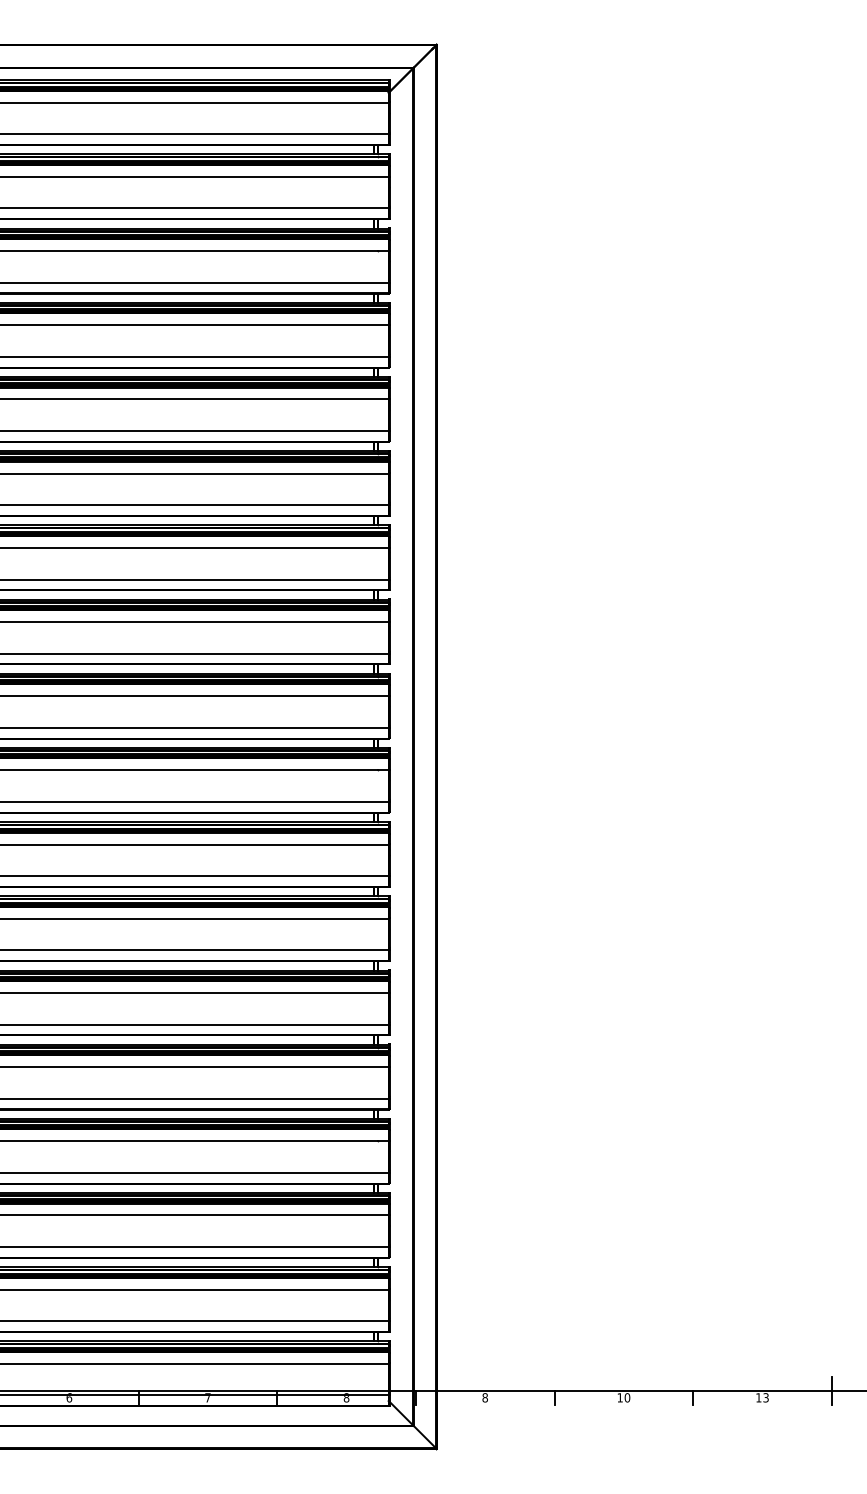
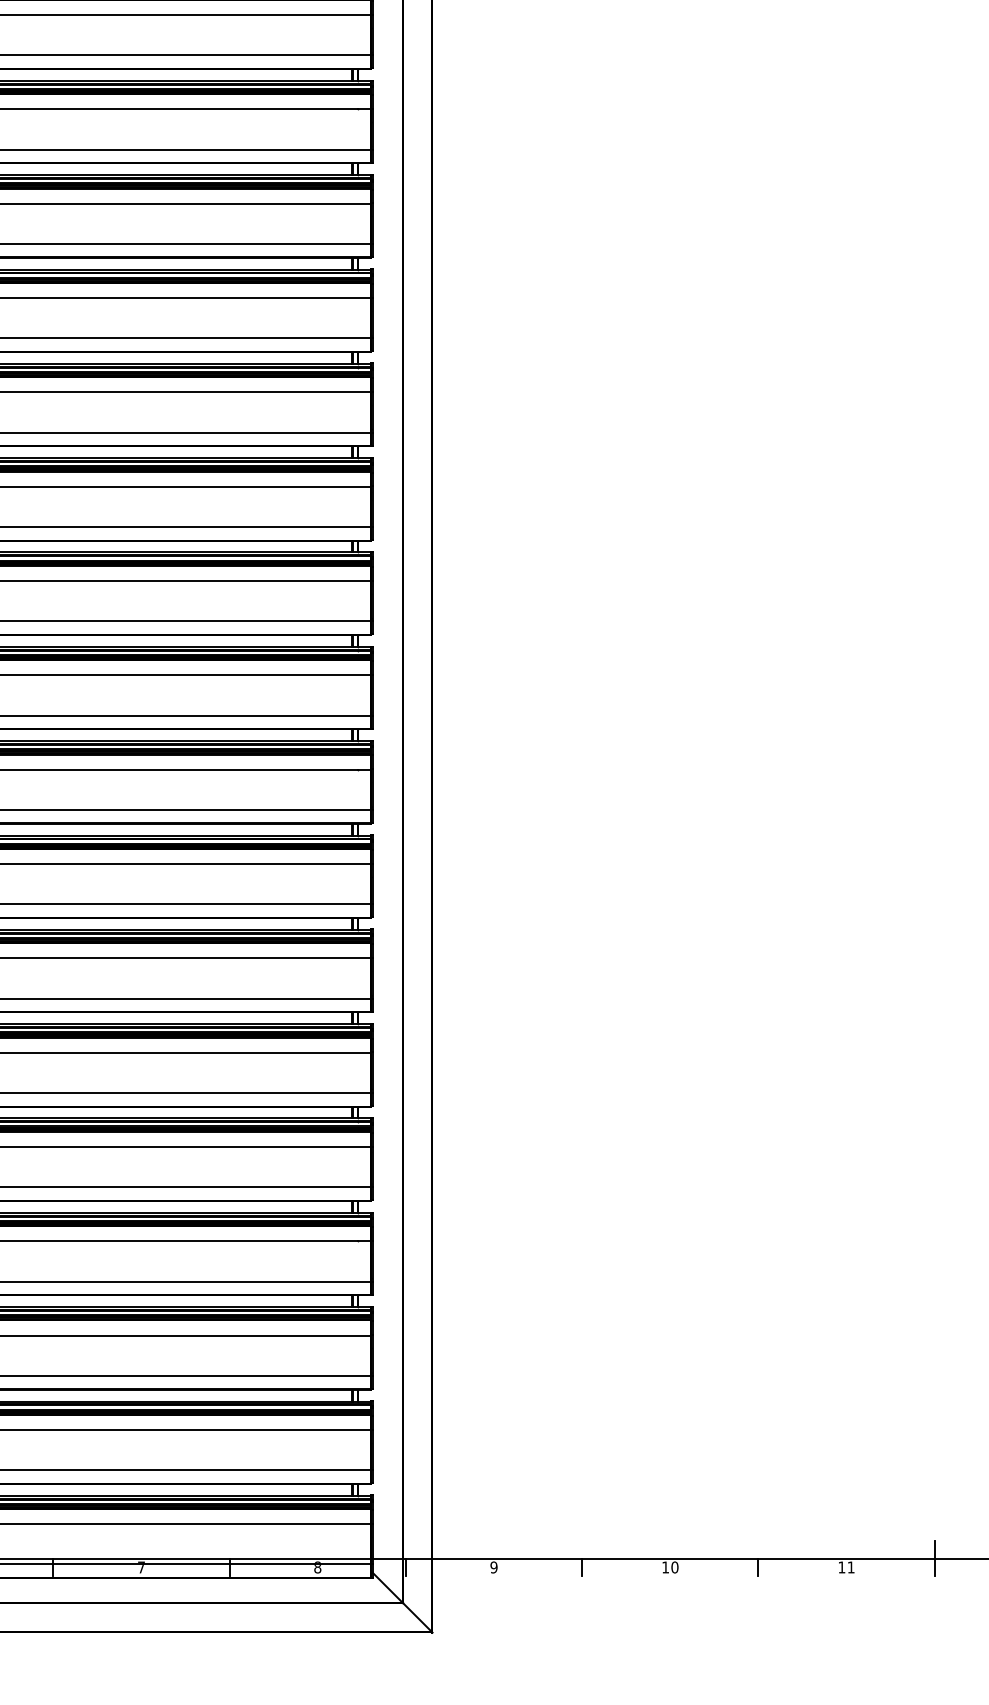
text: (484, 1397) -> (493, 1567), 8 -> 9
text: (765, 1397) -> (850, 1567), 13 -> 11

